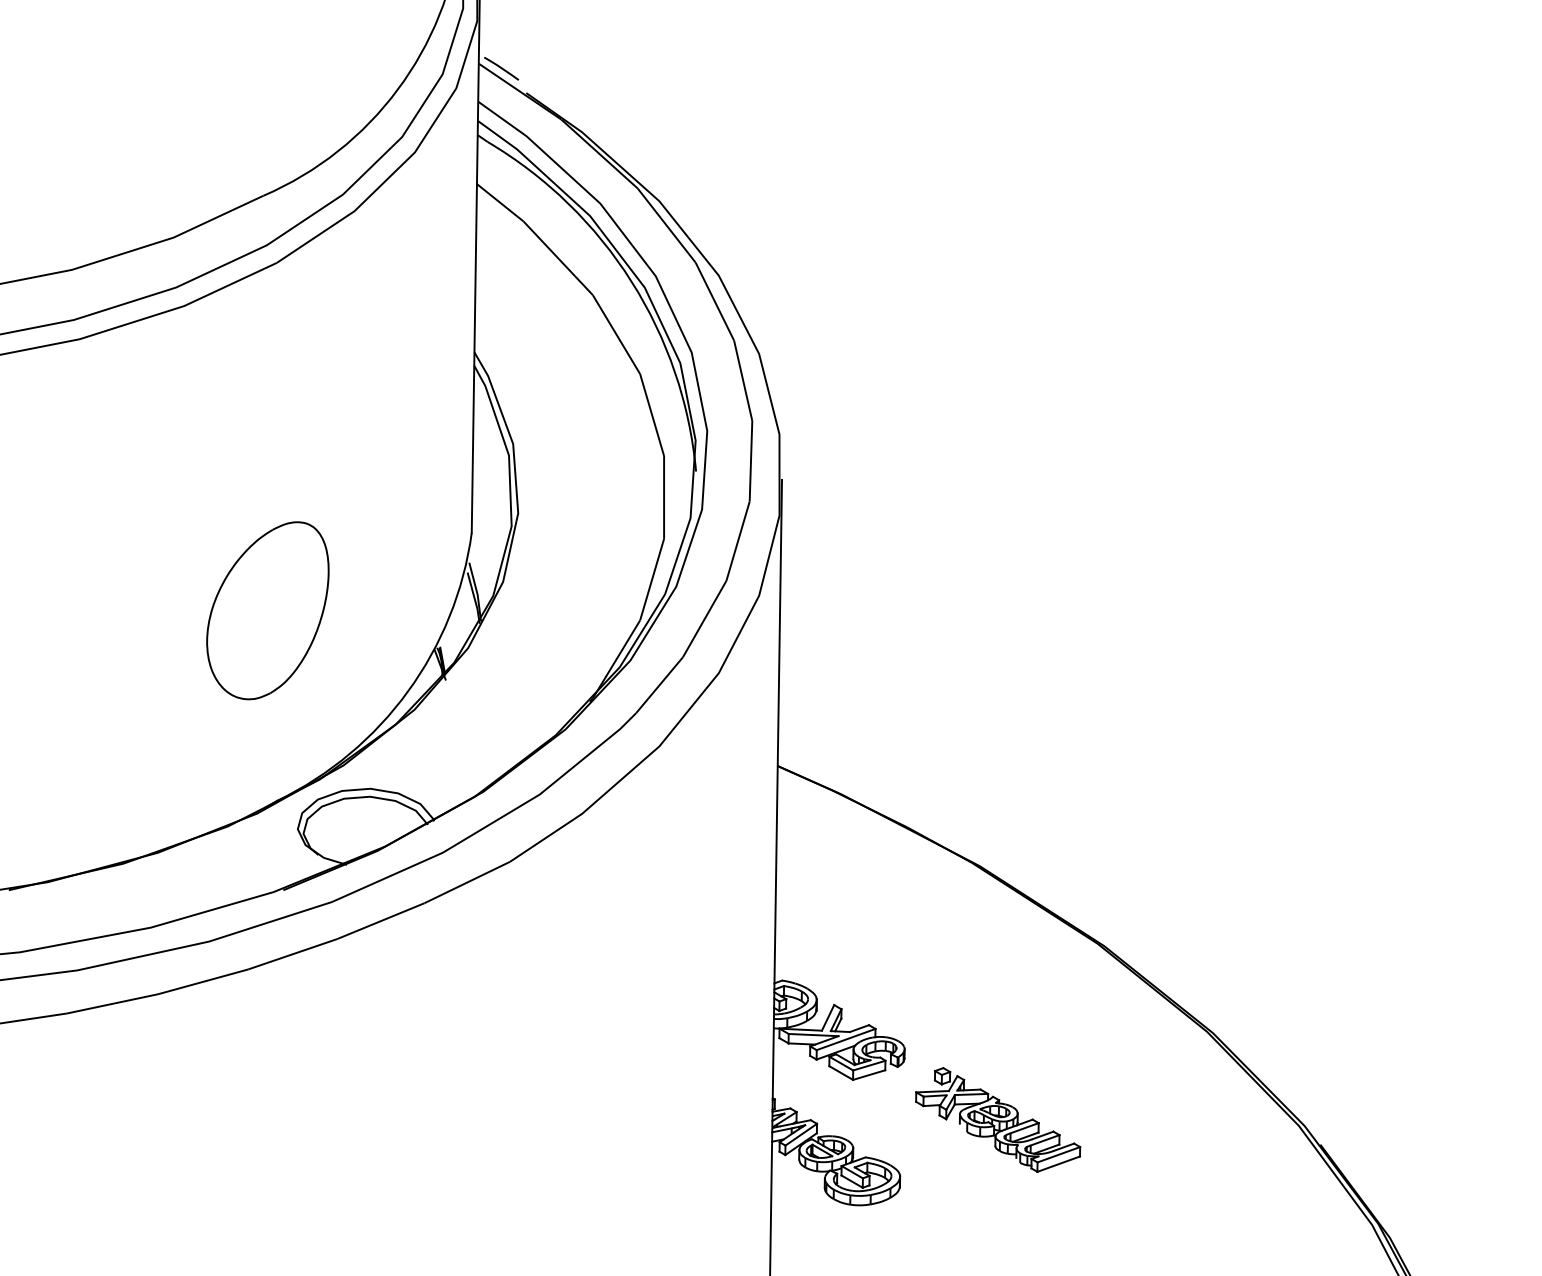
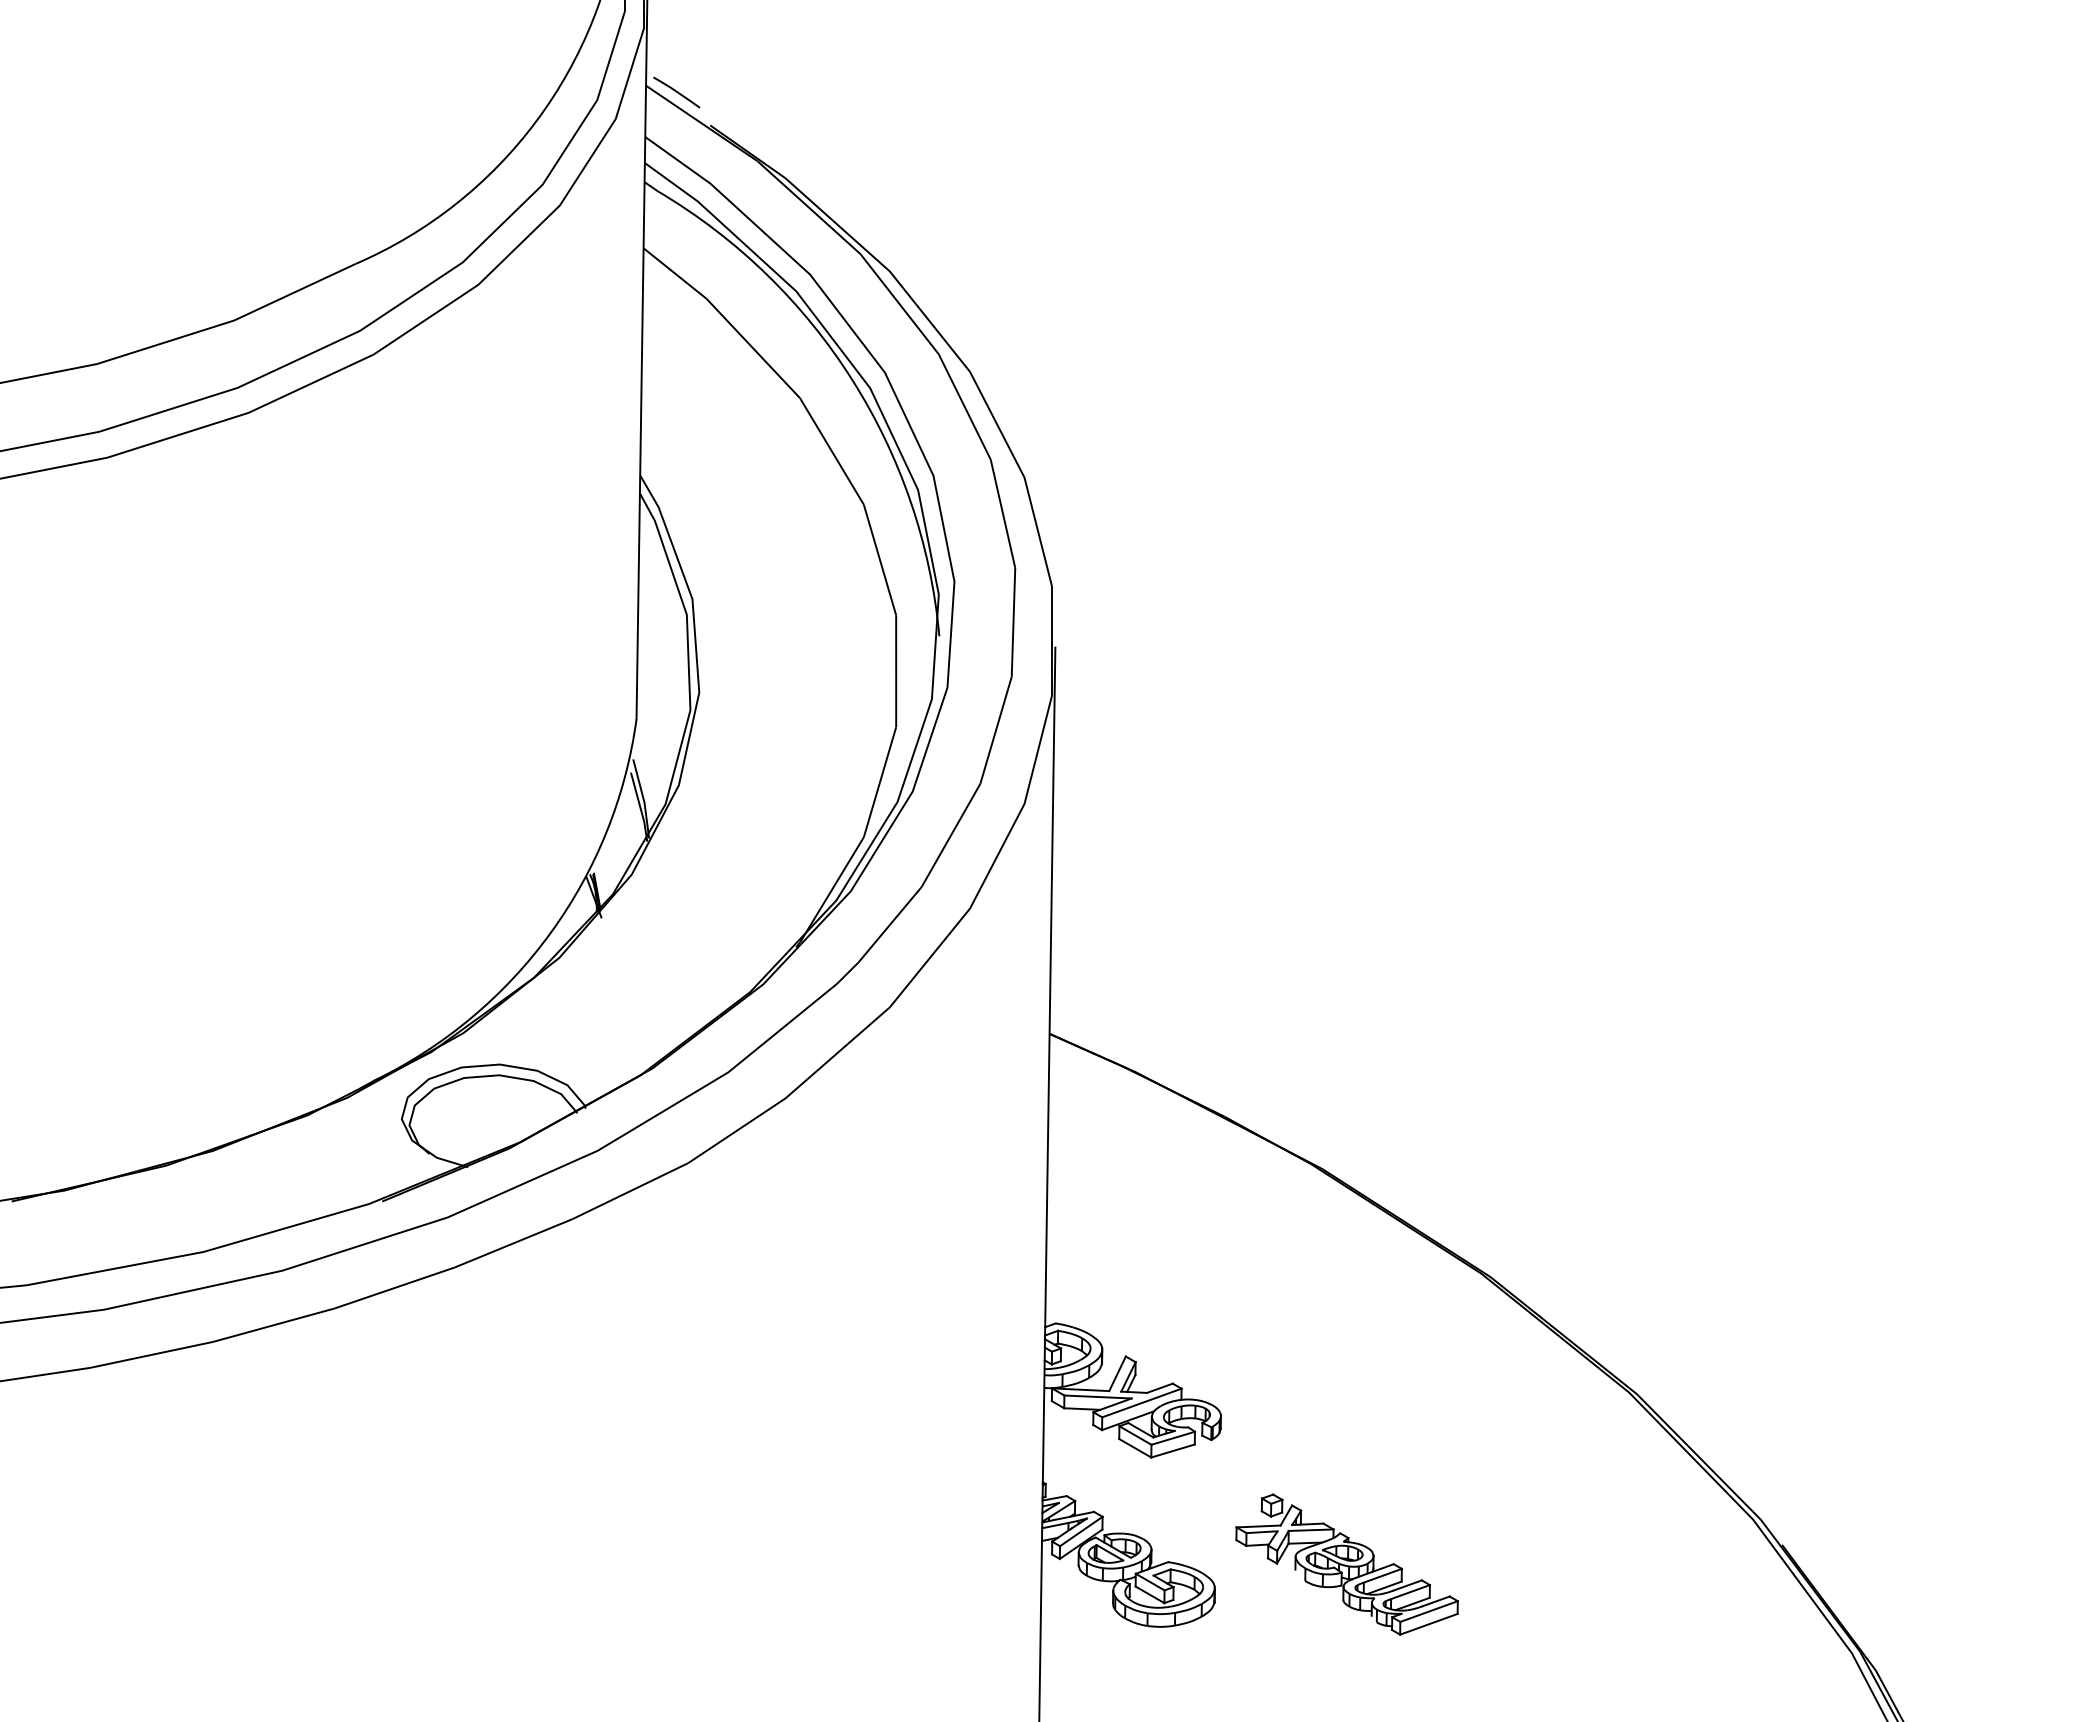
part: (267, 610) -> (361, 823), removed
part: (997, 1119) -> (1346, 1564), moved

